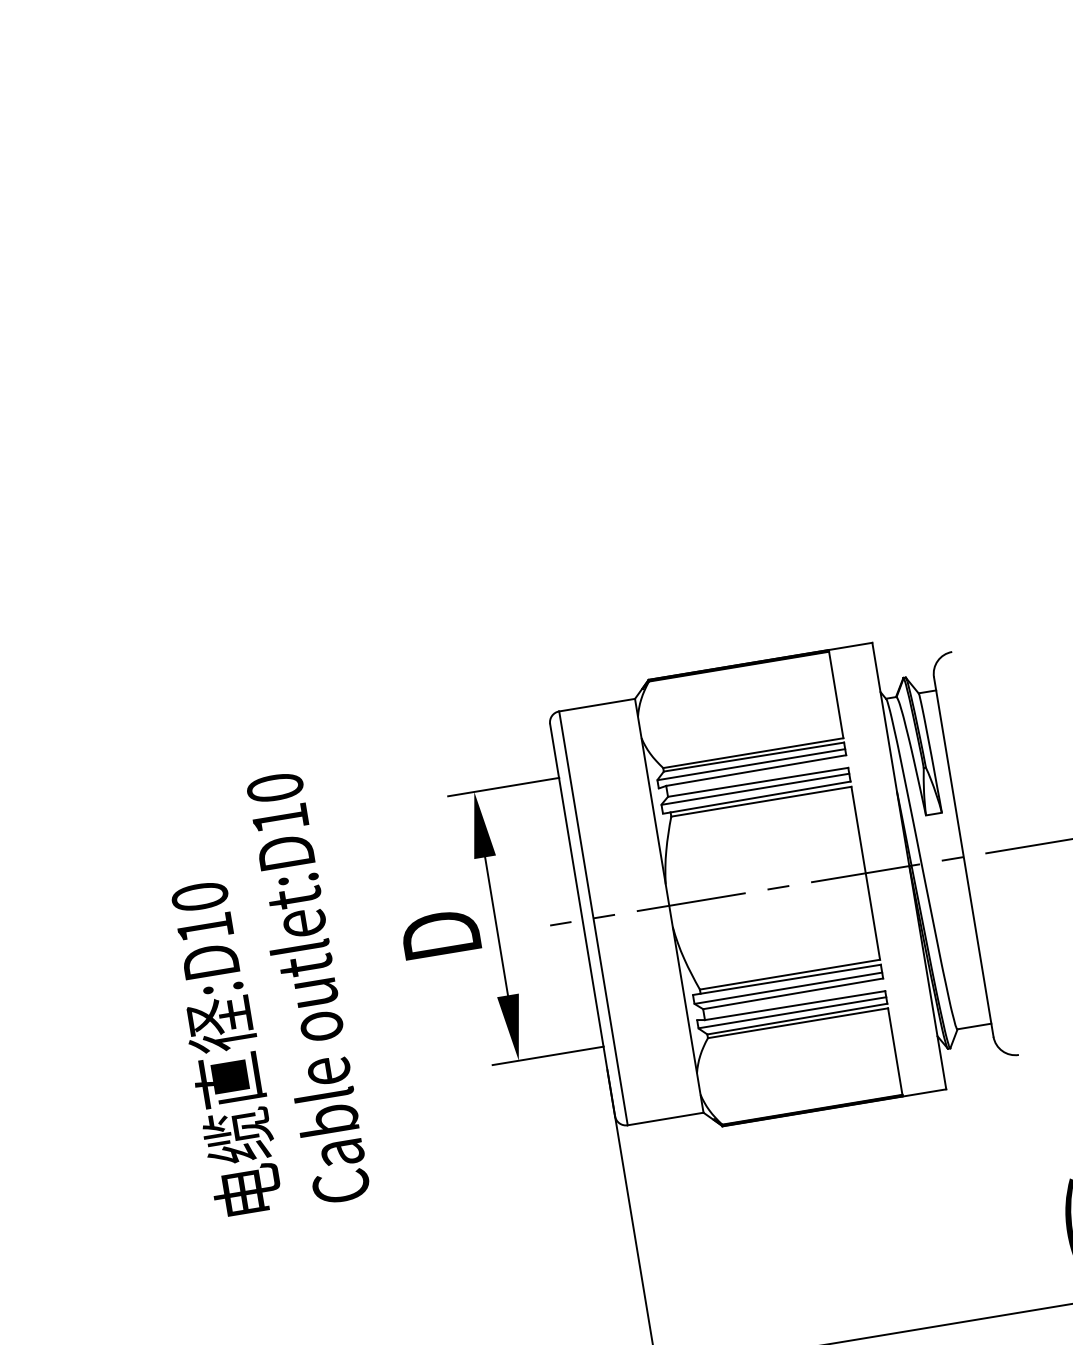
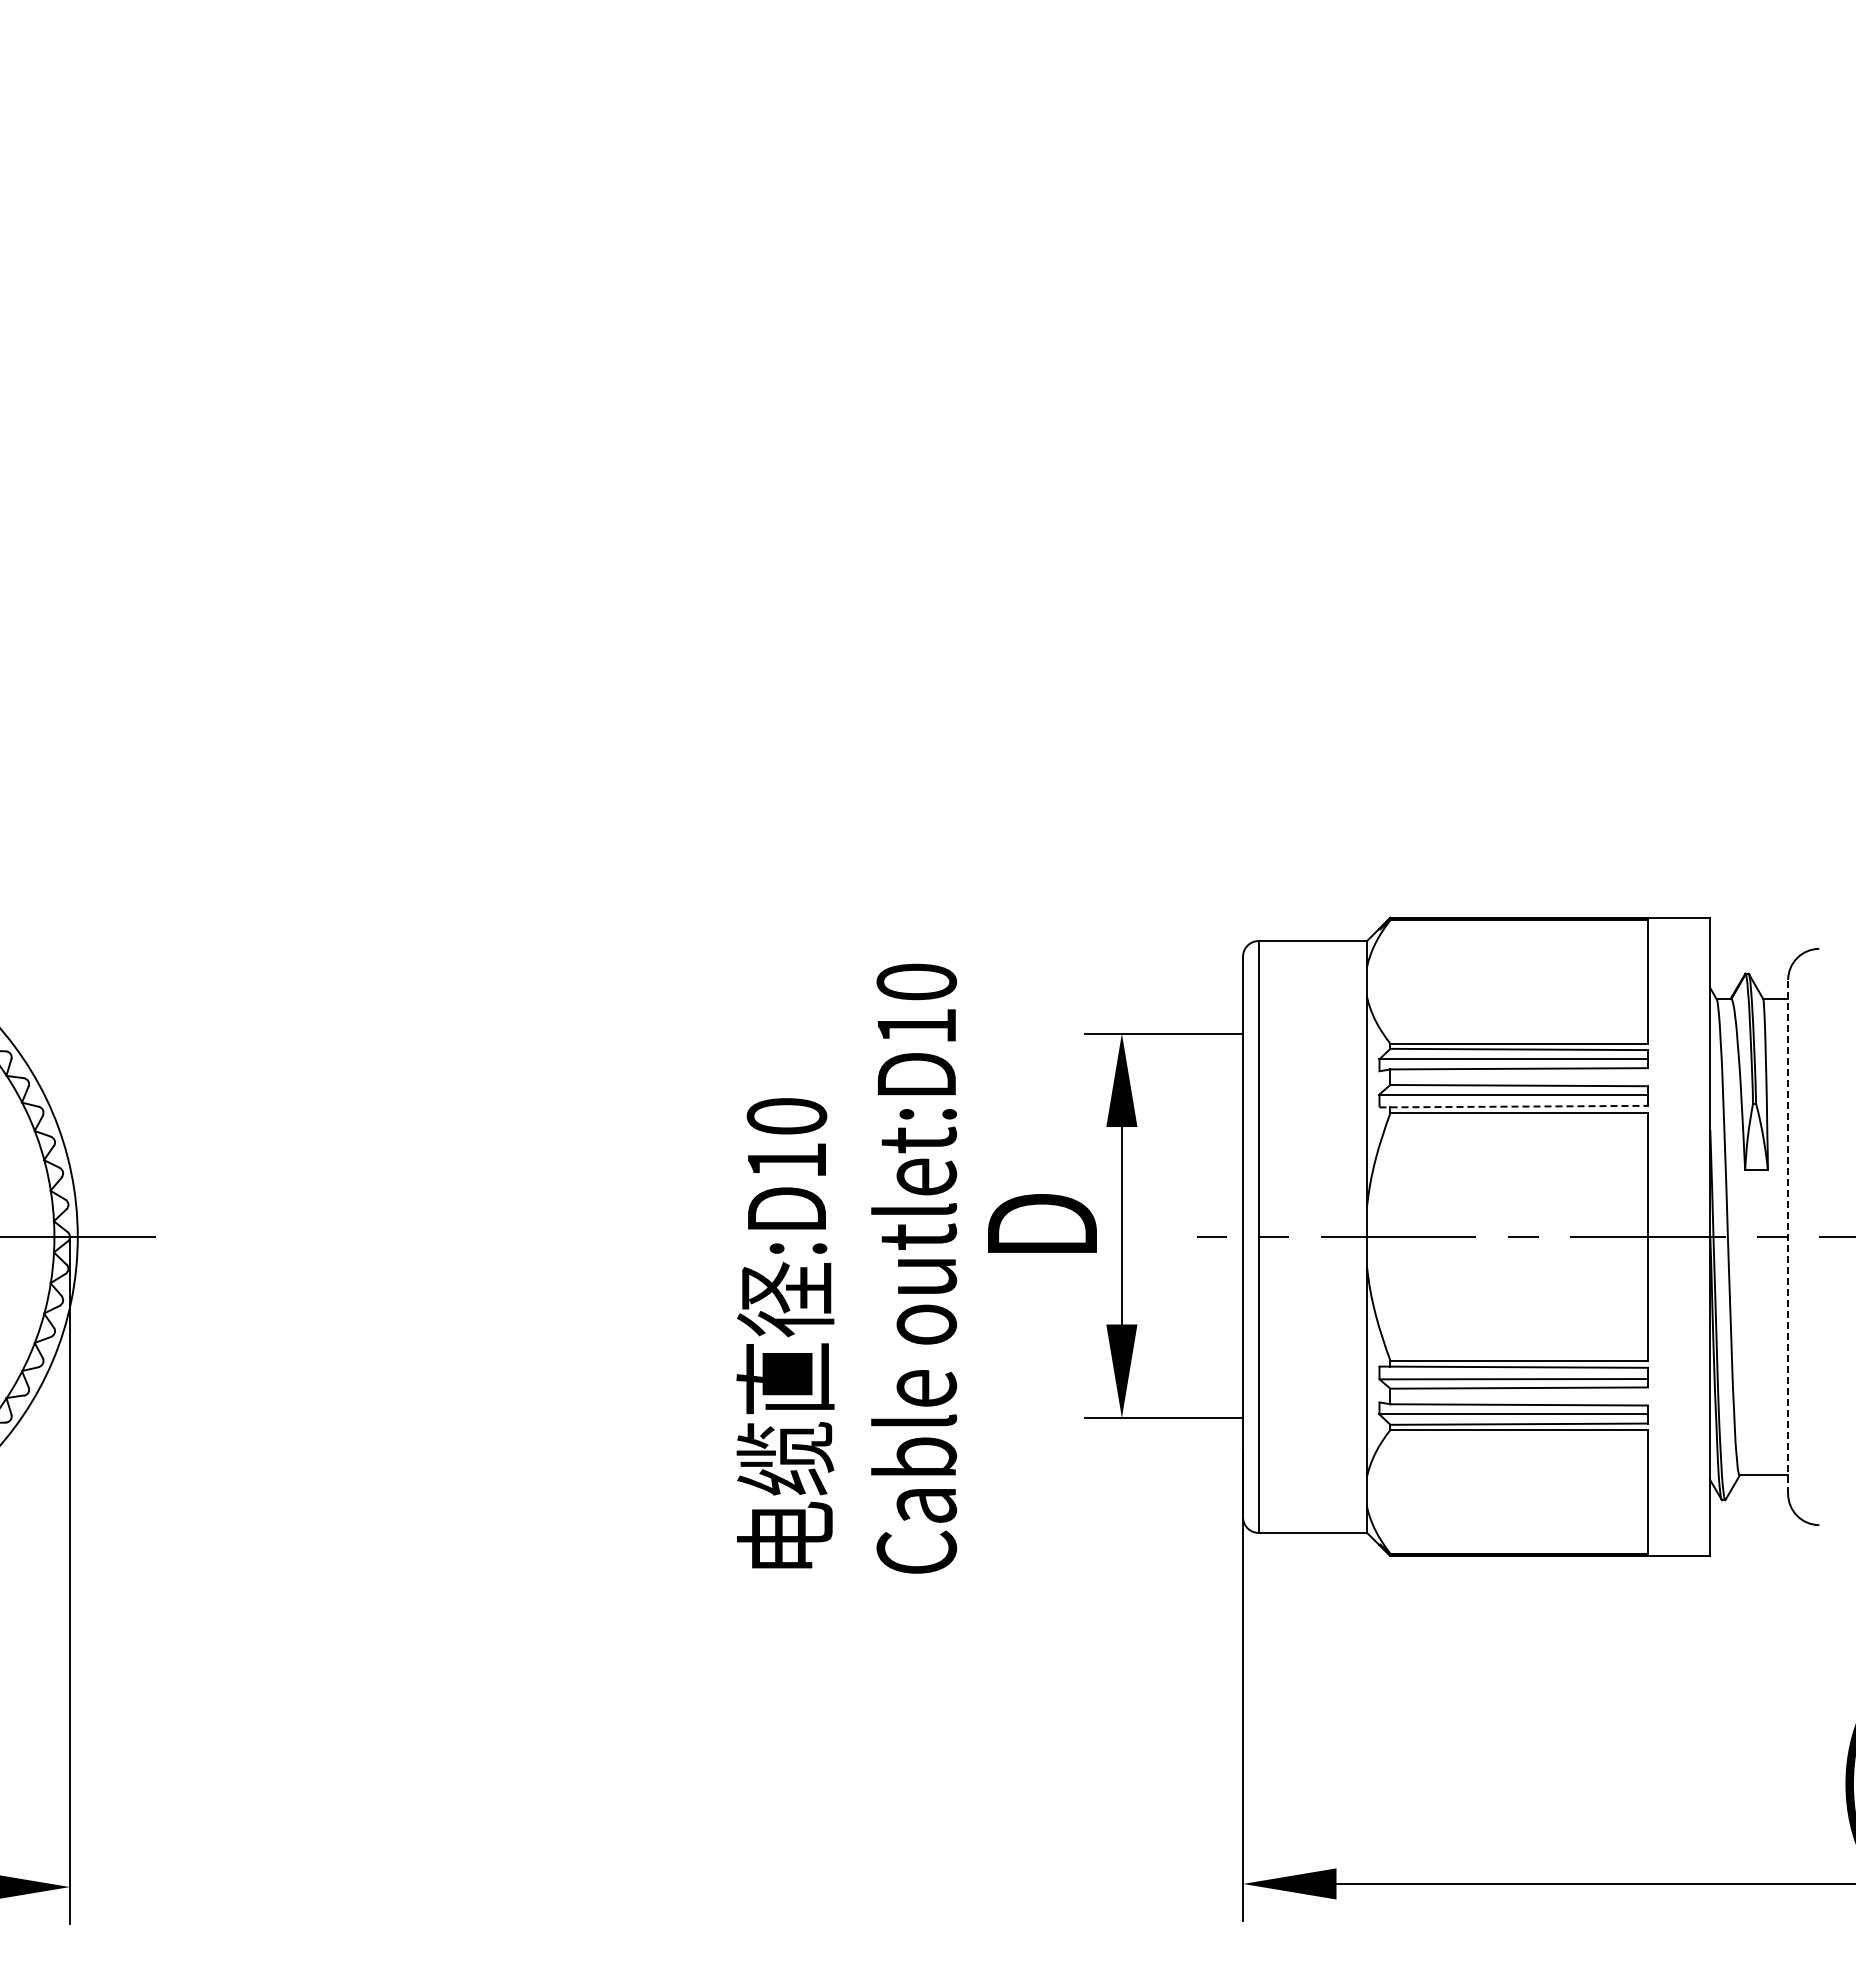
line: (757, 797) -> (1514, 1106), solid -> dashed
line: (963, 856) -> (1788, 1236), solid -> dashed
text: (259, 996) -> (846, 1268), moved

